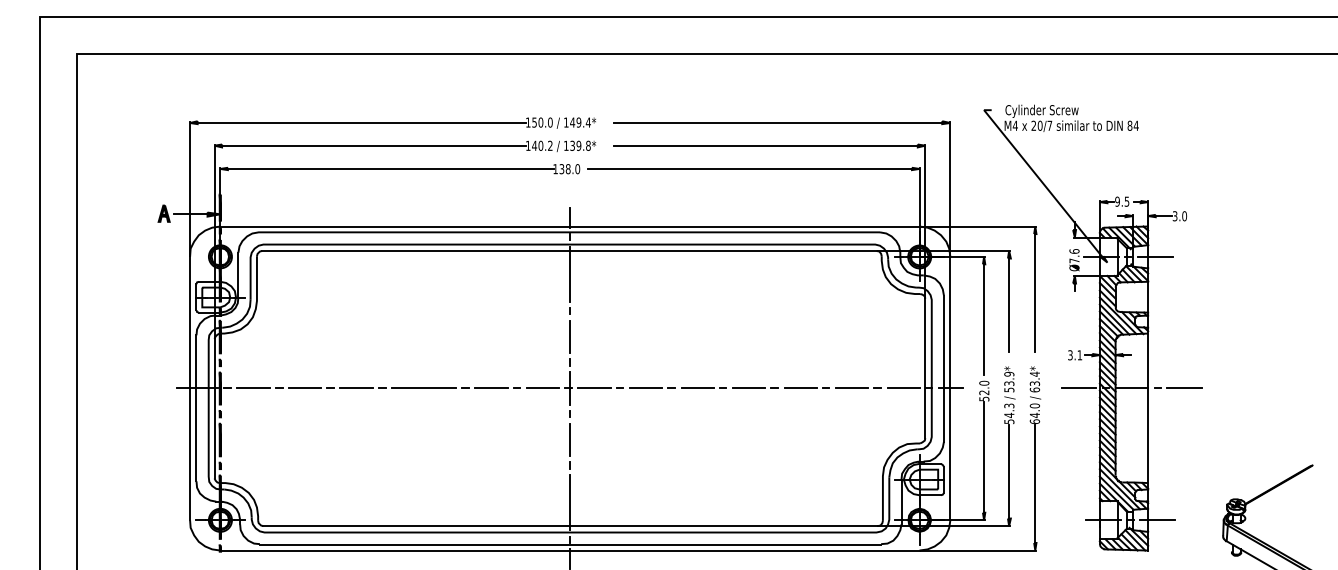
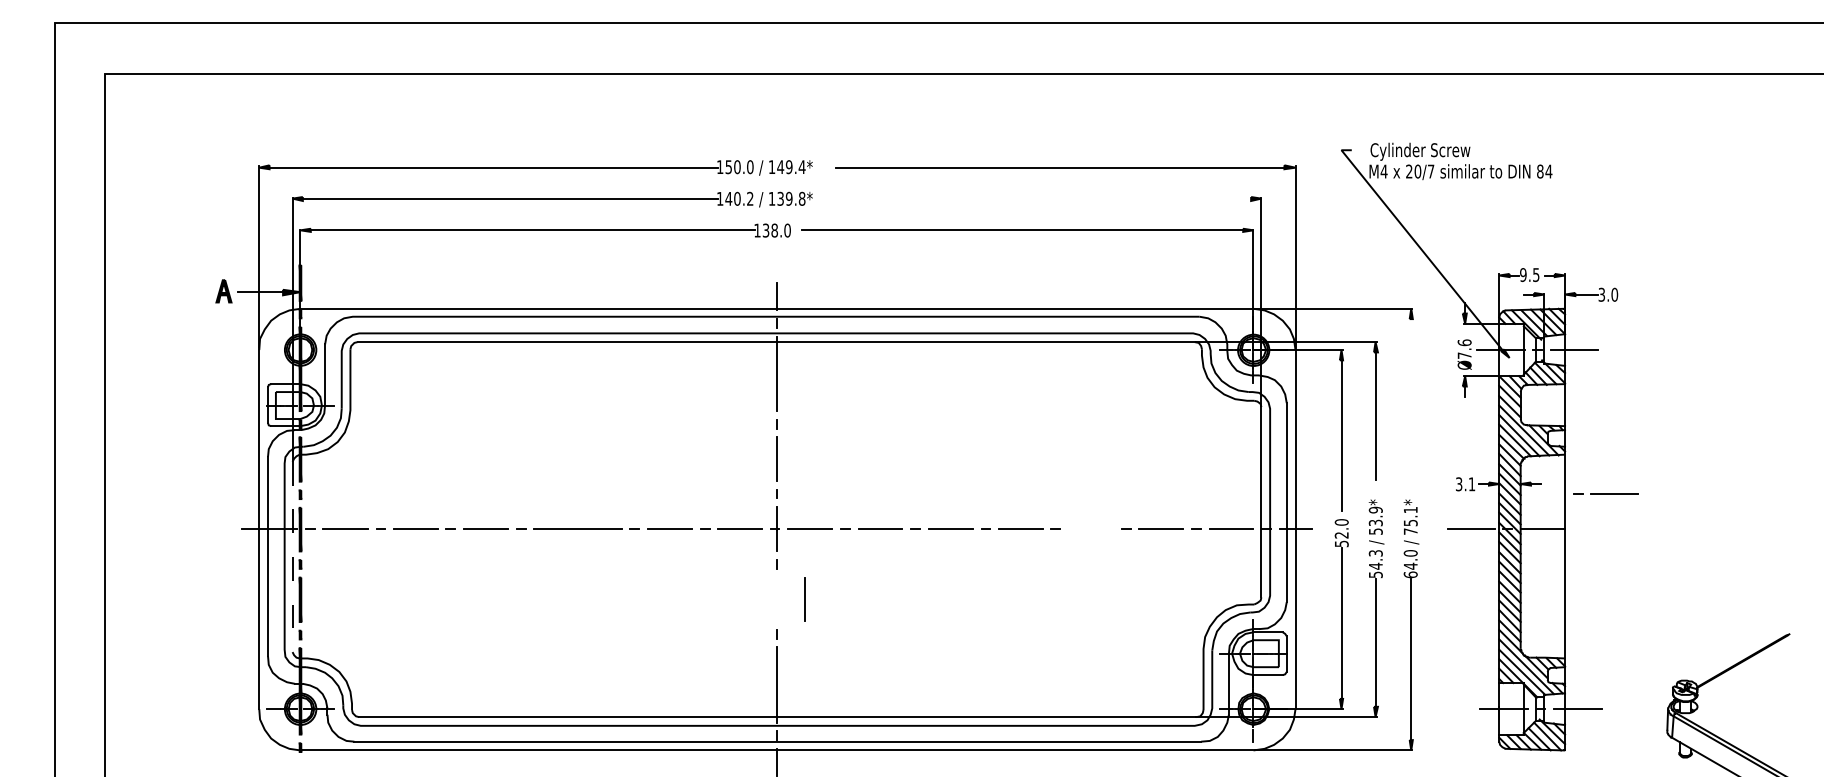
line: (765, 145) -> (1043, 198), removed
line: (1035, 293) -> (1411, 399), removed
text: (1034, 381) -> (1410, 520), 63.4* -> 75.1*
line: (1177, 387) -> (1605, 493), moved
line: (800, 388) -> (1091, 529), removed
line: (214, 408) -> (292, 557), solid -> dashed
line: (569, 439) -> (804, 599), moved

